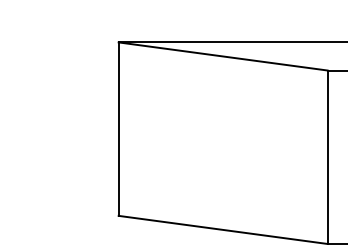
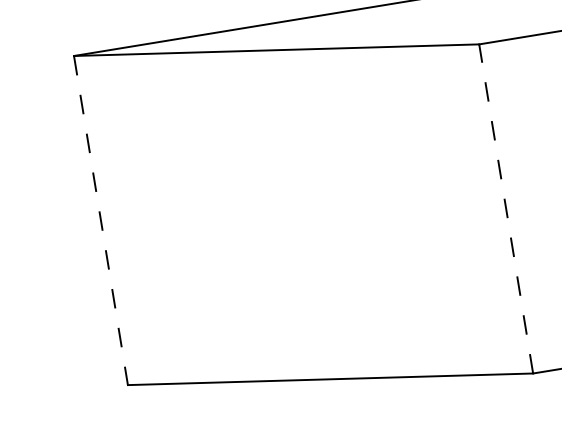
line: (118, 129) -> (100, 221), solid -> dashed
line: (327, 157) -> (505, 209), solid -> dashed

